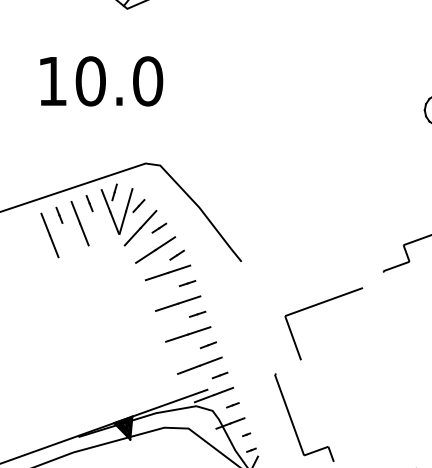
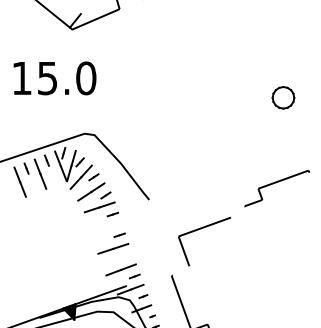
text: (90, 81) -> (47, 78), 10.0 -> 15.0
line: (178, 302) -> (106, 227), removed
line: (207, 344) -> (126, 255), removed

